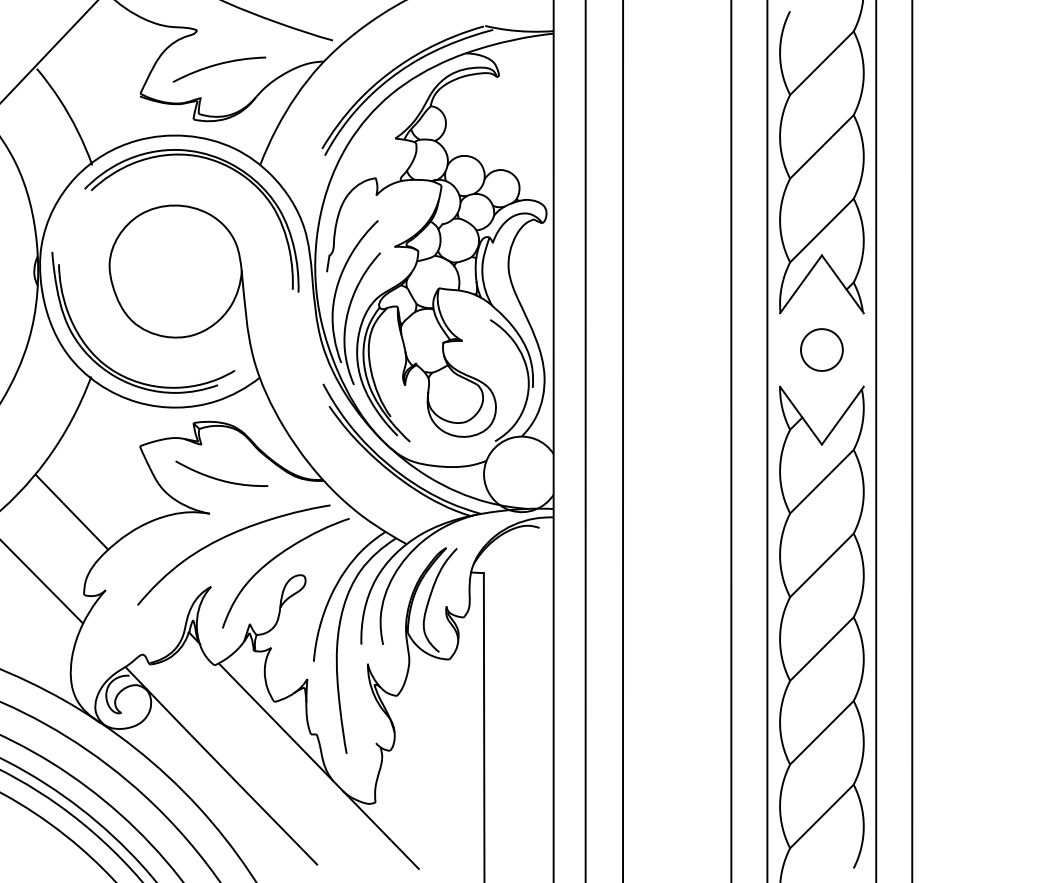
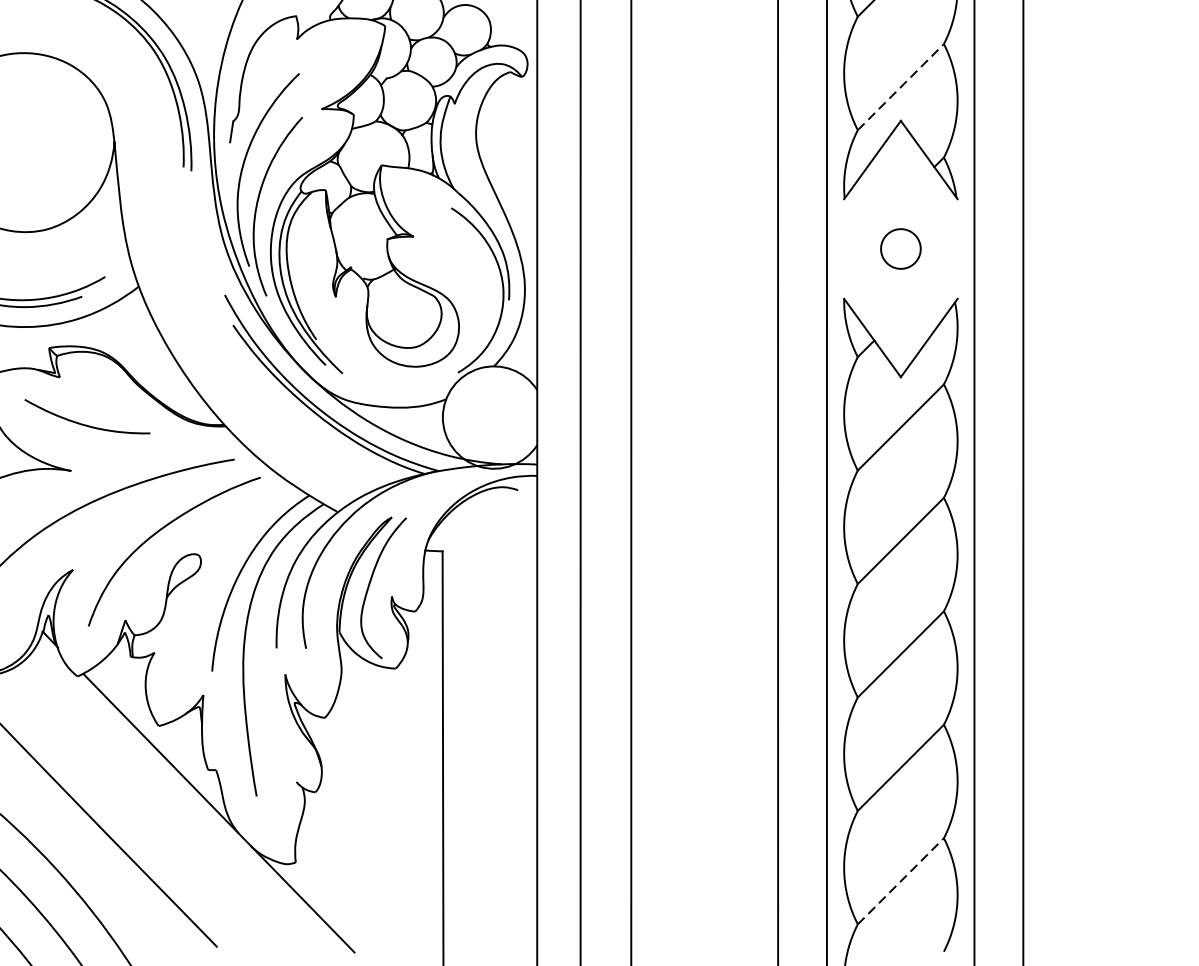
line: (821, 230) -> (900, 86), solid -> dashed
part: (821, 349) -> (900, 248), size x0.7
line: (821, 816) -> (900, 881), solid -> dashed

